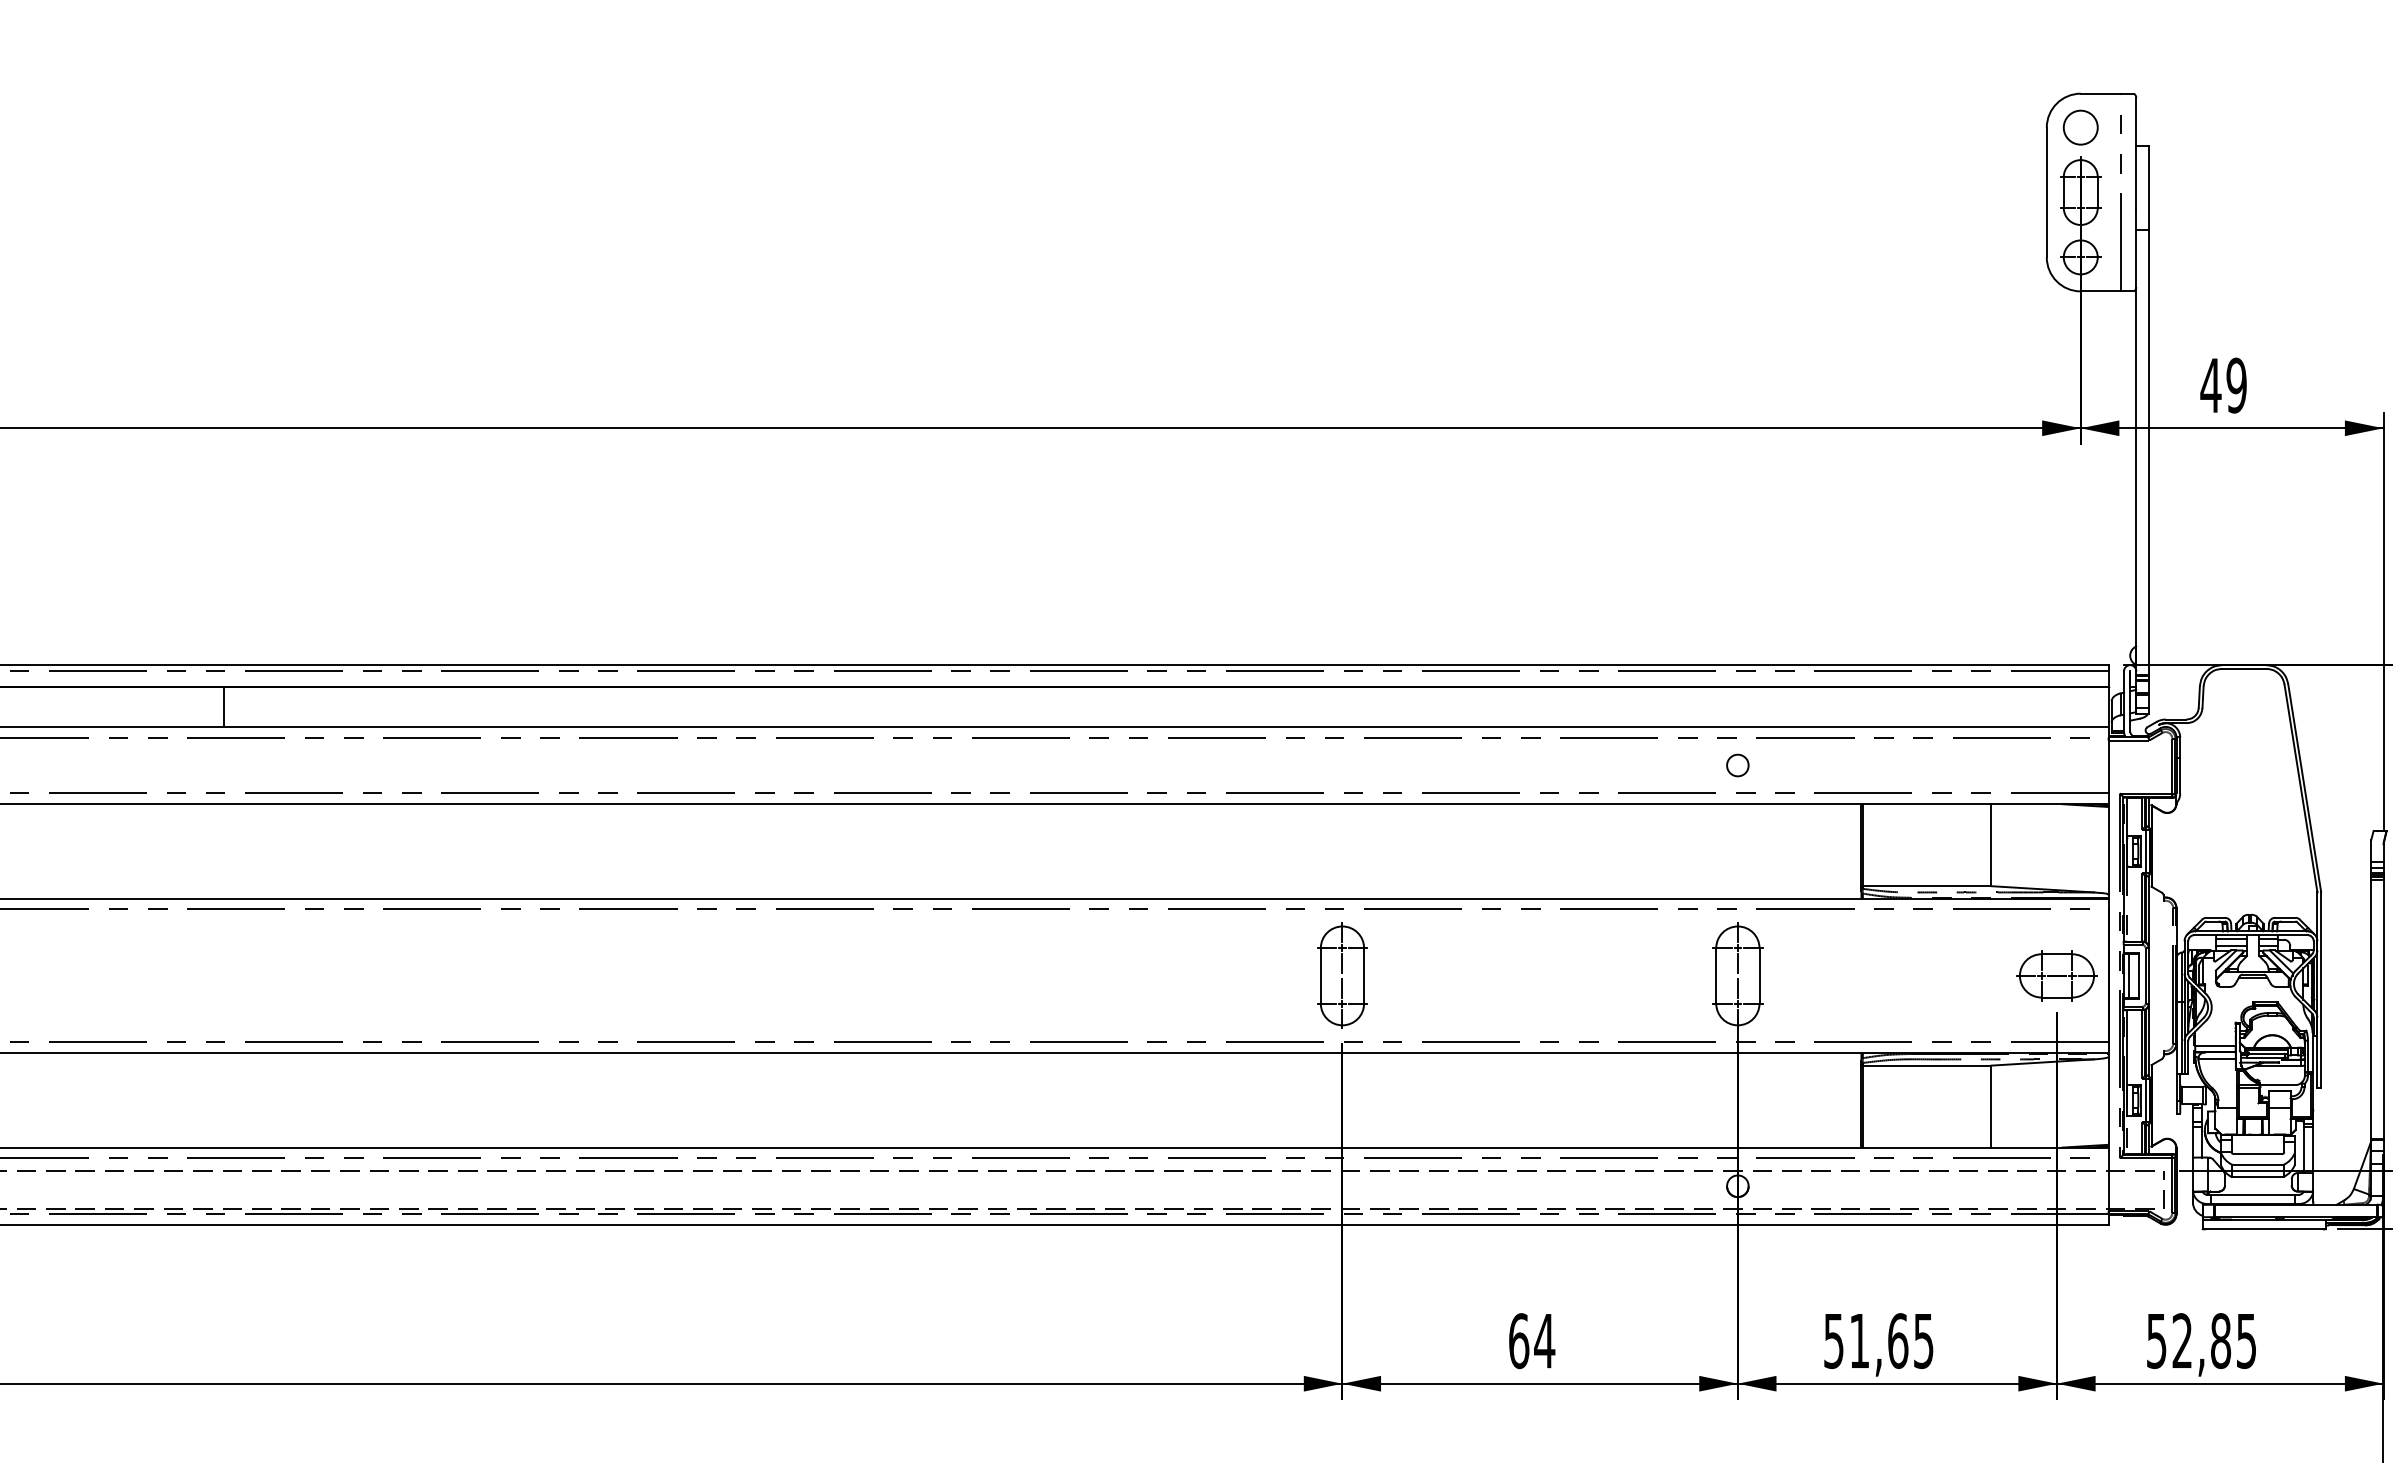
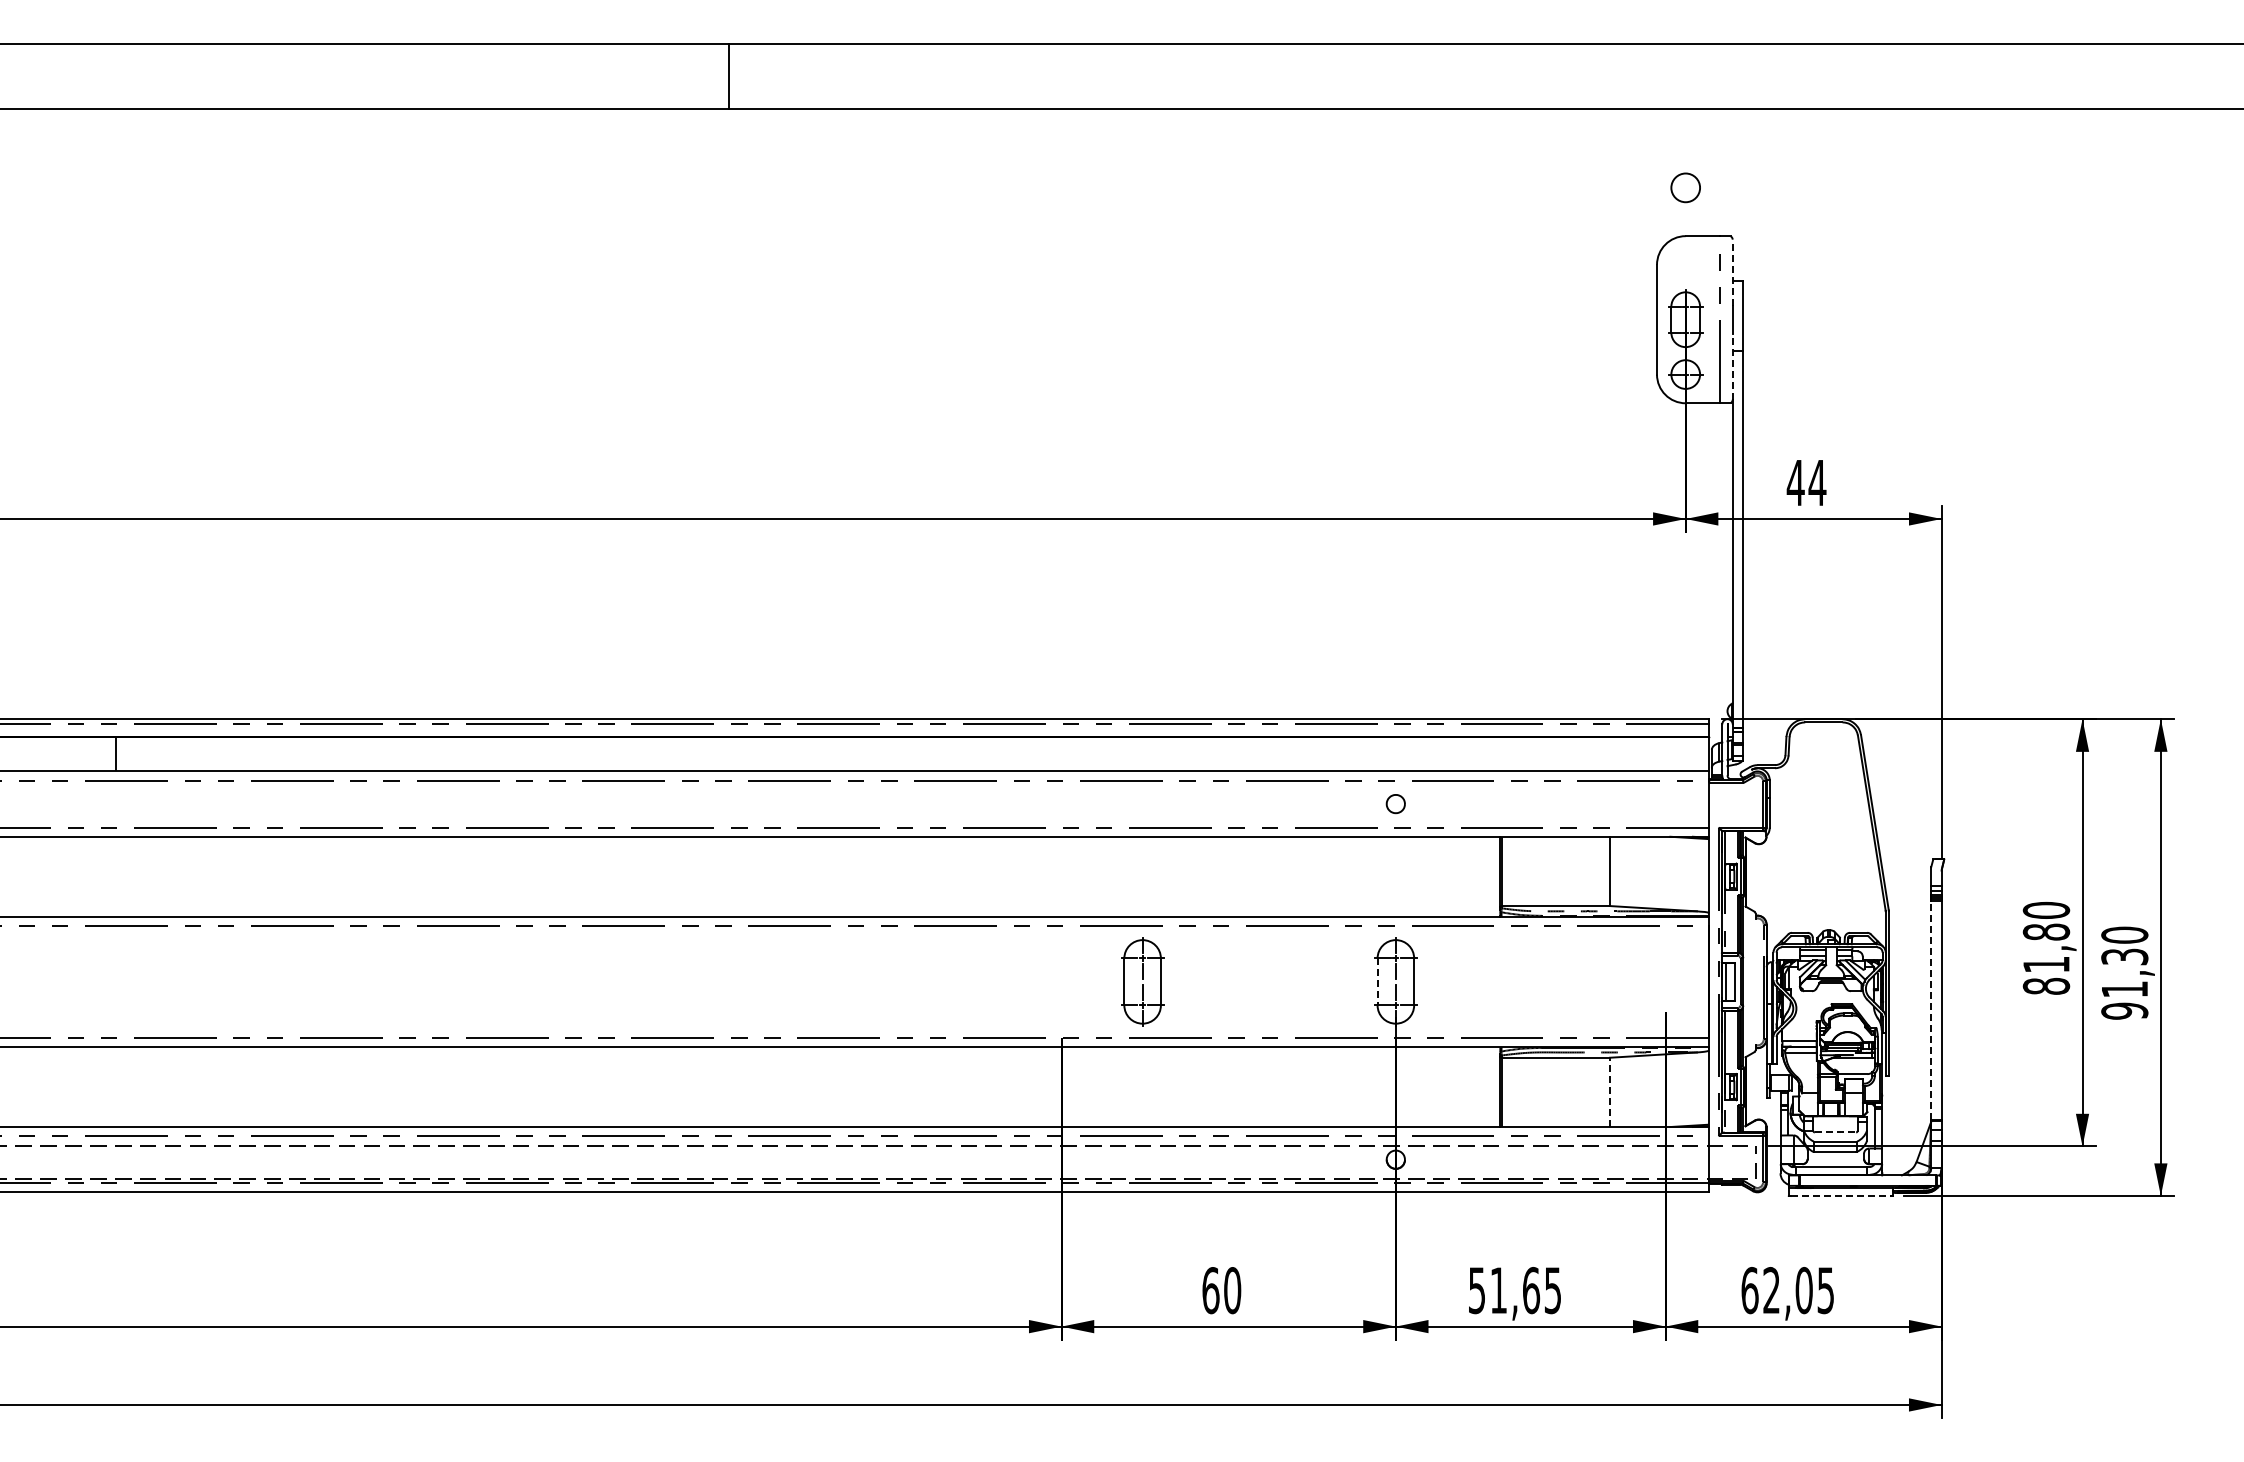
circle: (2080, 127) -> (1685, 187), moved
line: (2136, 136) -> (1732, 272), solid -> dashed
line: (2136, 247) -> (1732, 366), solid -> dashed
text: (2236, 385) -> (1817, 482), 49 -> 44
part: (1342, 975) -> (1142, 981), moved
line: (1716, 975) -> (1377, 981), solid -> dashed
part: (2056, 975) -> (1665, 981), removed
line: (2371, 1009) -> (1931, 1010), solid -> dashed
line: (1991, 1106) -> (1610, 1092), solid -> dashed
line: (2257, 1154) -> (1835, 1132), solid -> dashed
line: (2263, 1229) -> (1840, 1196), solid -> dashed
text: (1544, 1340) -> (1232, 1290), 64 -> 60
text: (2188, 1340) -> (1776, 1290), 52,85 -> 62,05

